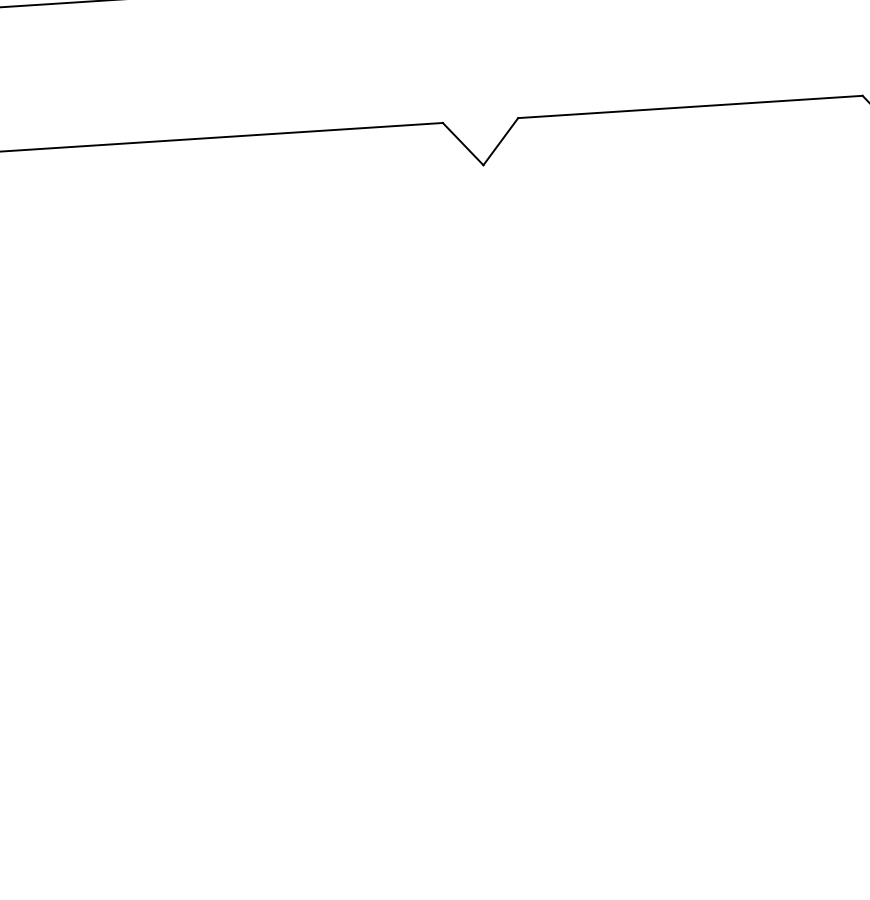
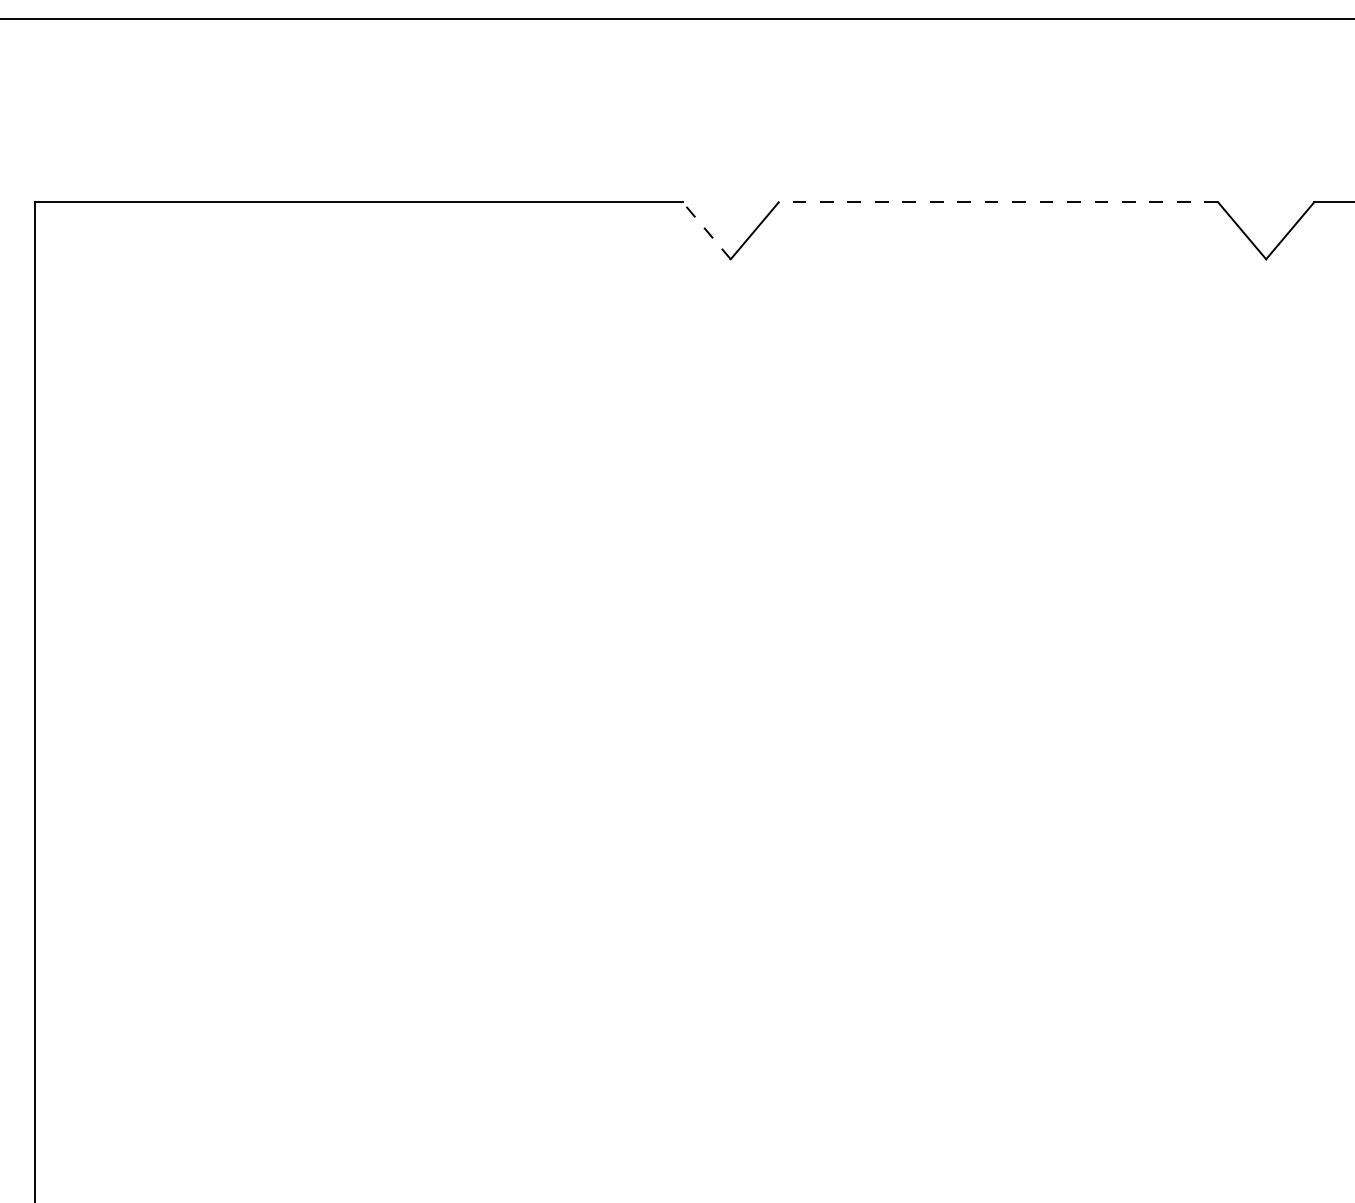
line: (690, 107) -> (998, 202), solid -> dashed
line: (462, 143) -> (706, 230), solid -> dashed

